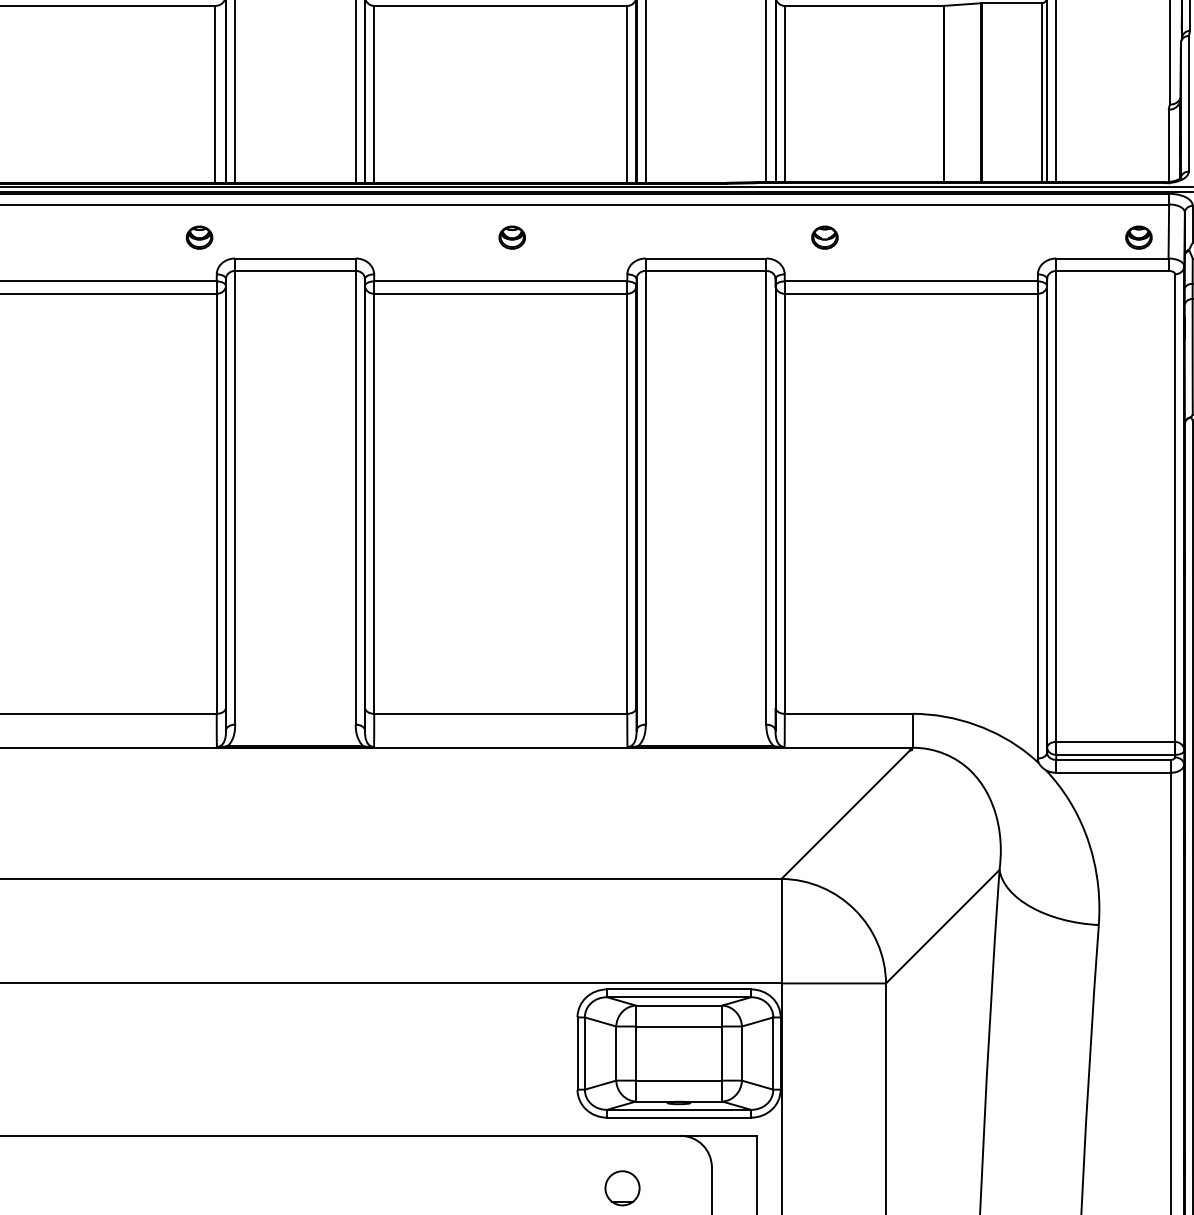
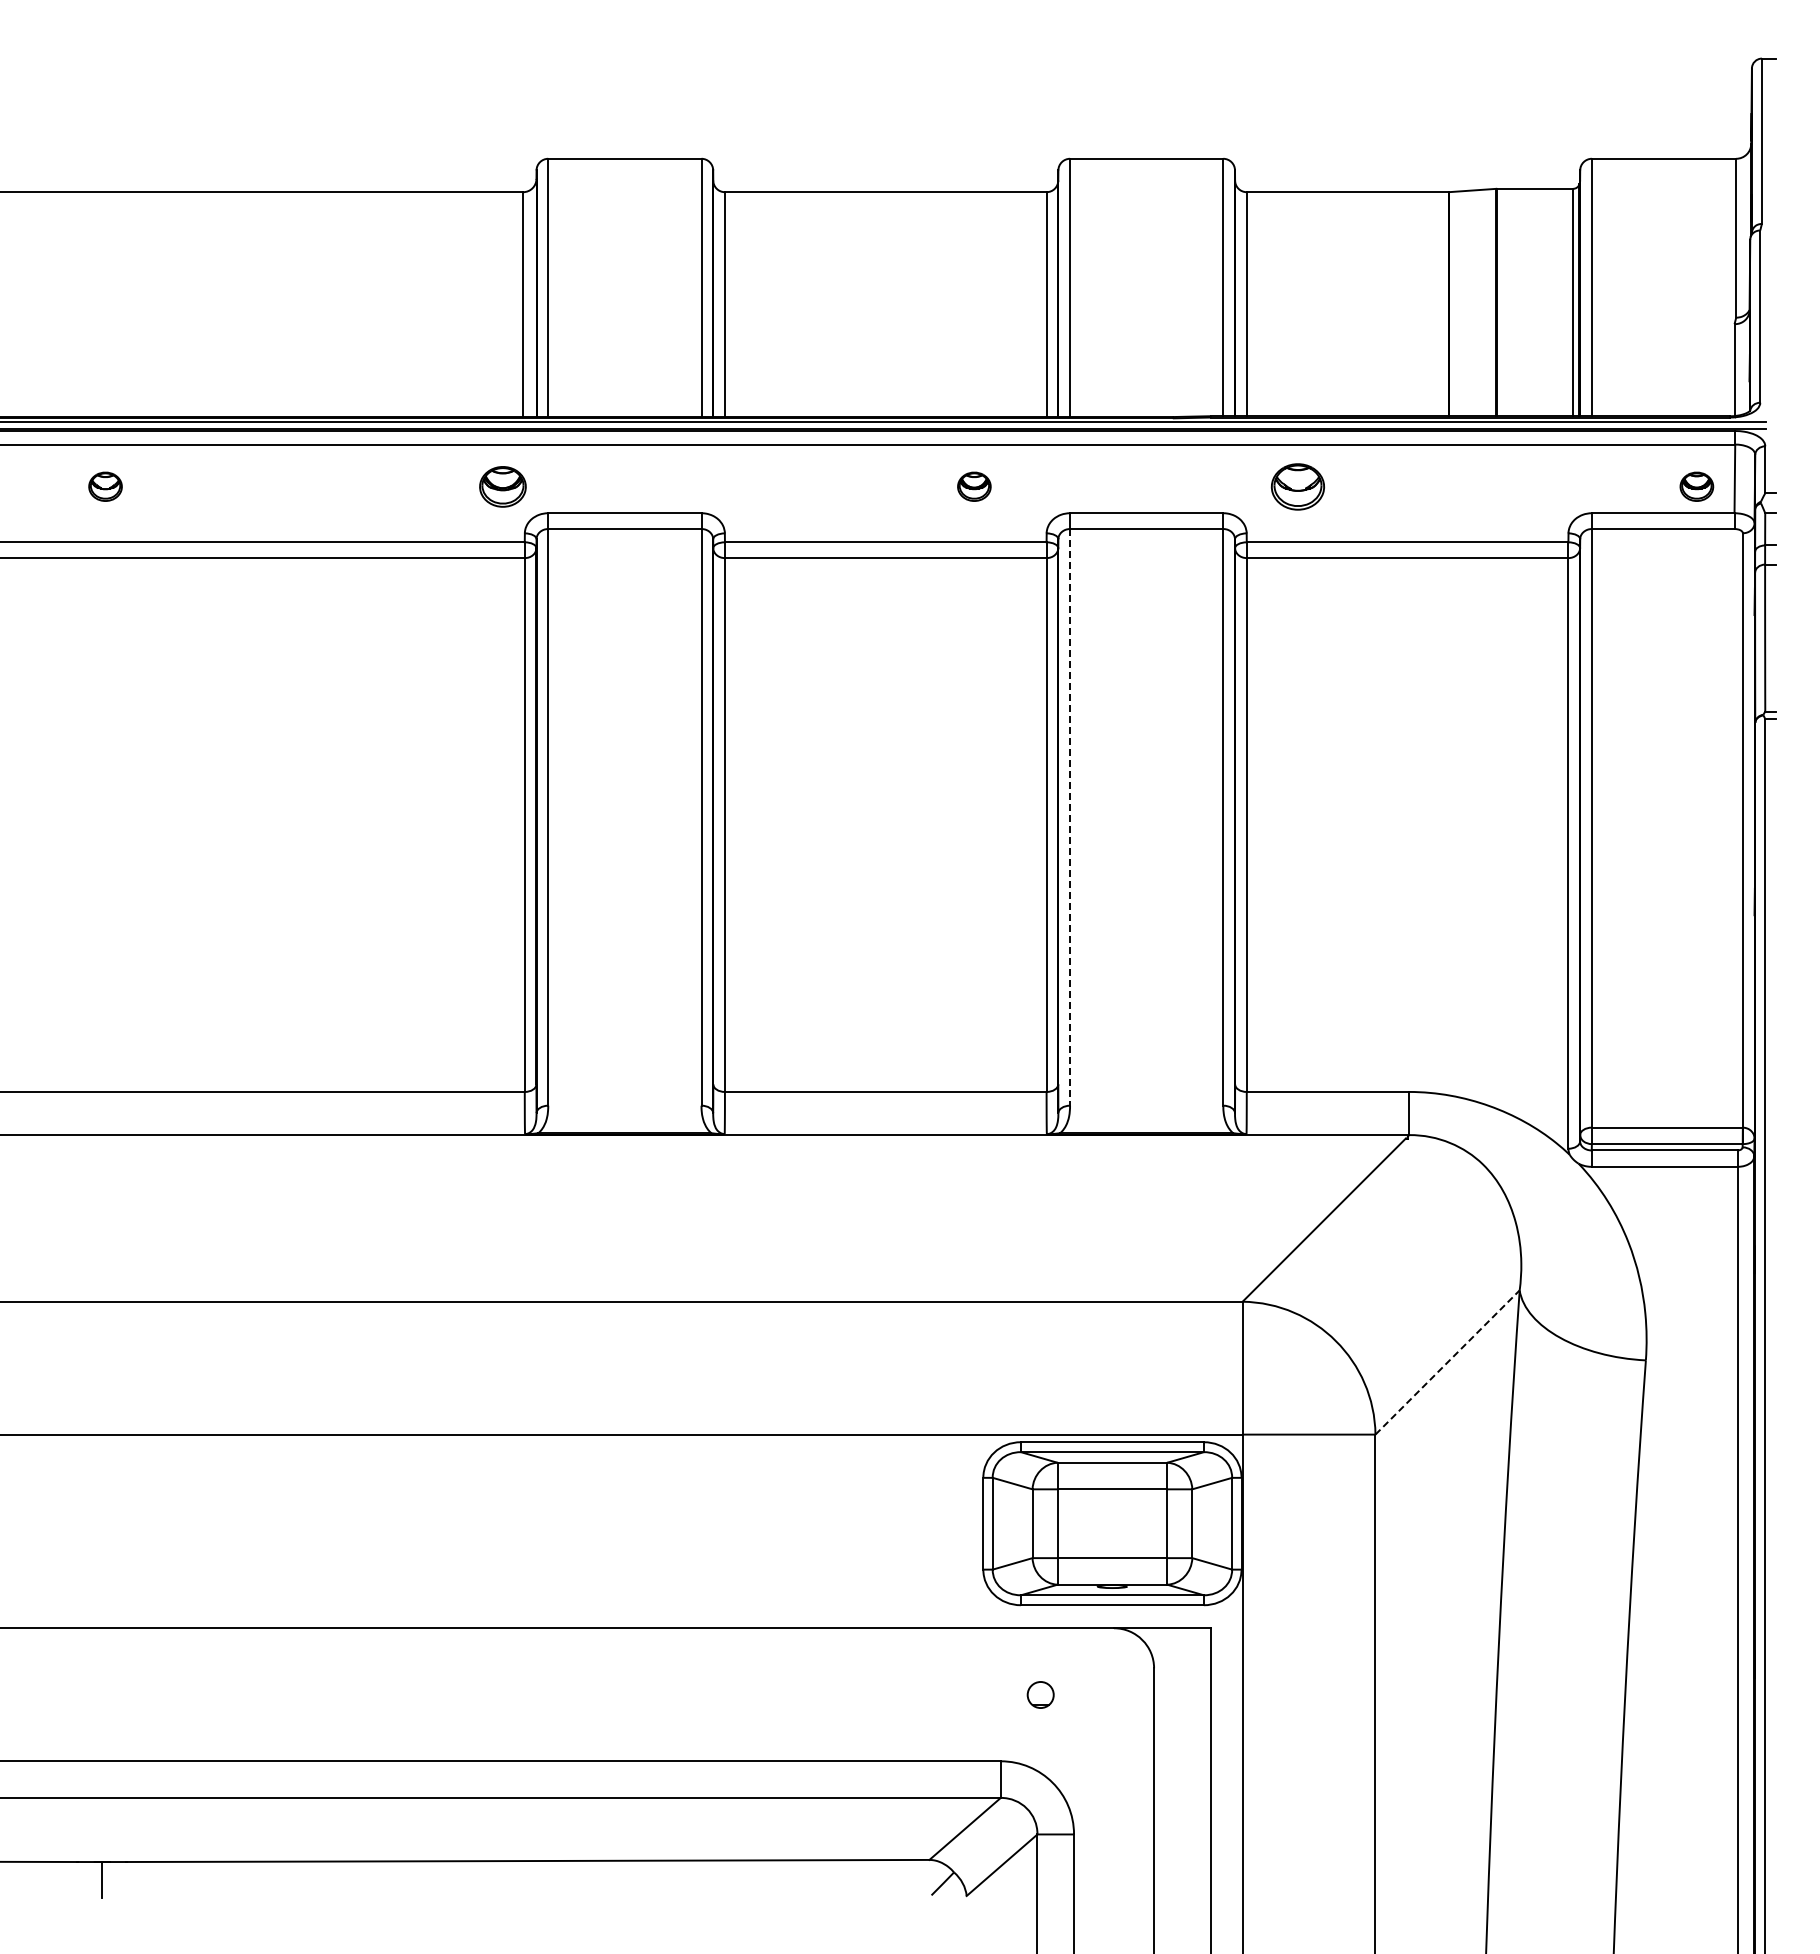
part: (199, 237) -> (502, 486), size x1.4
part: (512, 237) -> (974, 486), moved
part: (824, 237) -> (1297, 486), size x1.6
line: (646, 497) -> (1070, 817), solid -> dashed
line: (942, 926) -> (1447, 1362), solid -> dashed
part: (622, 1187) -> (1040, 1694), size x0.6

